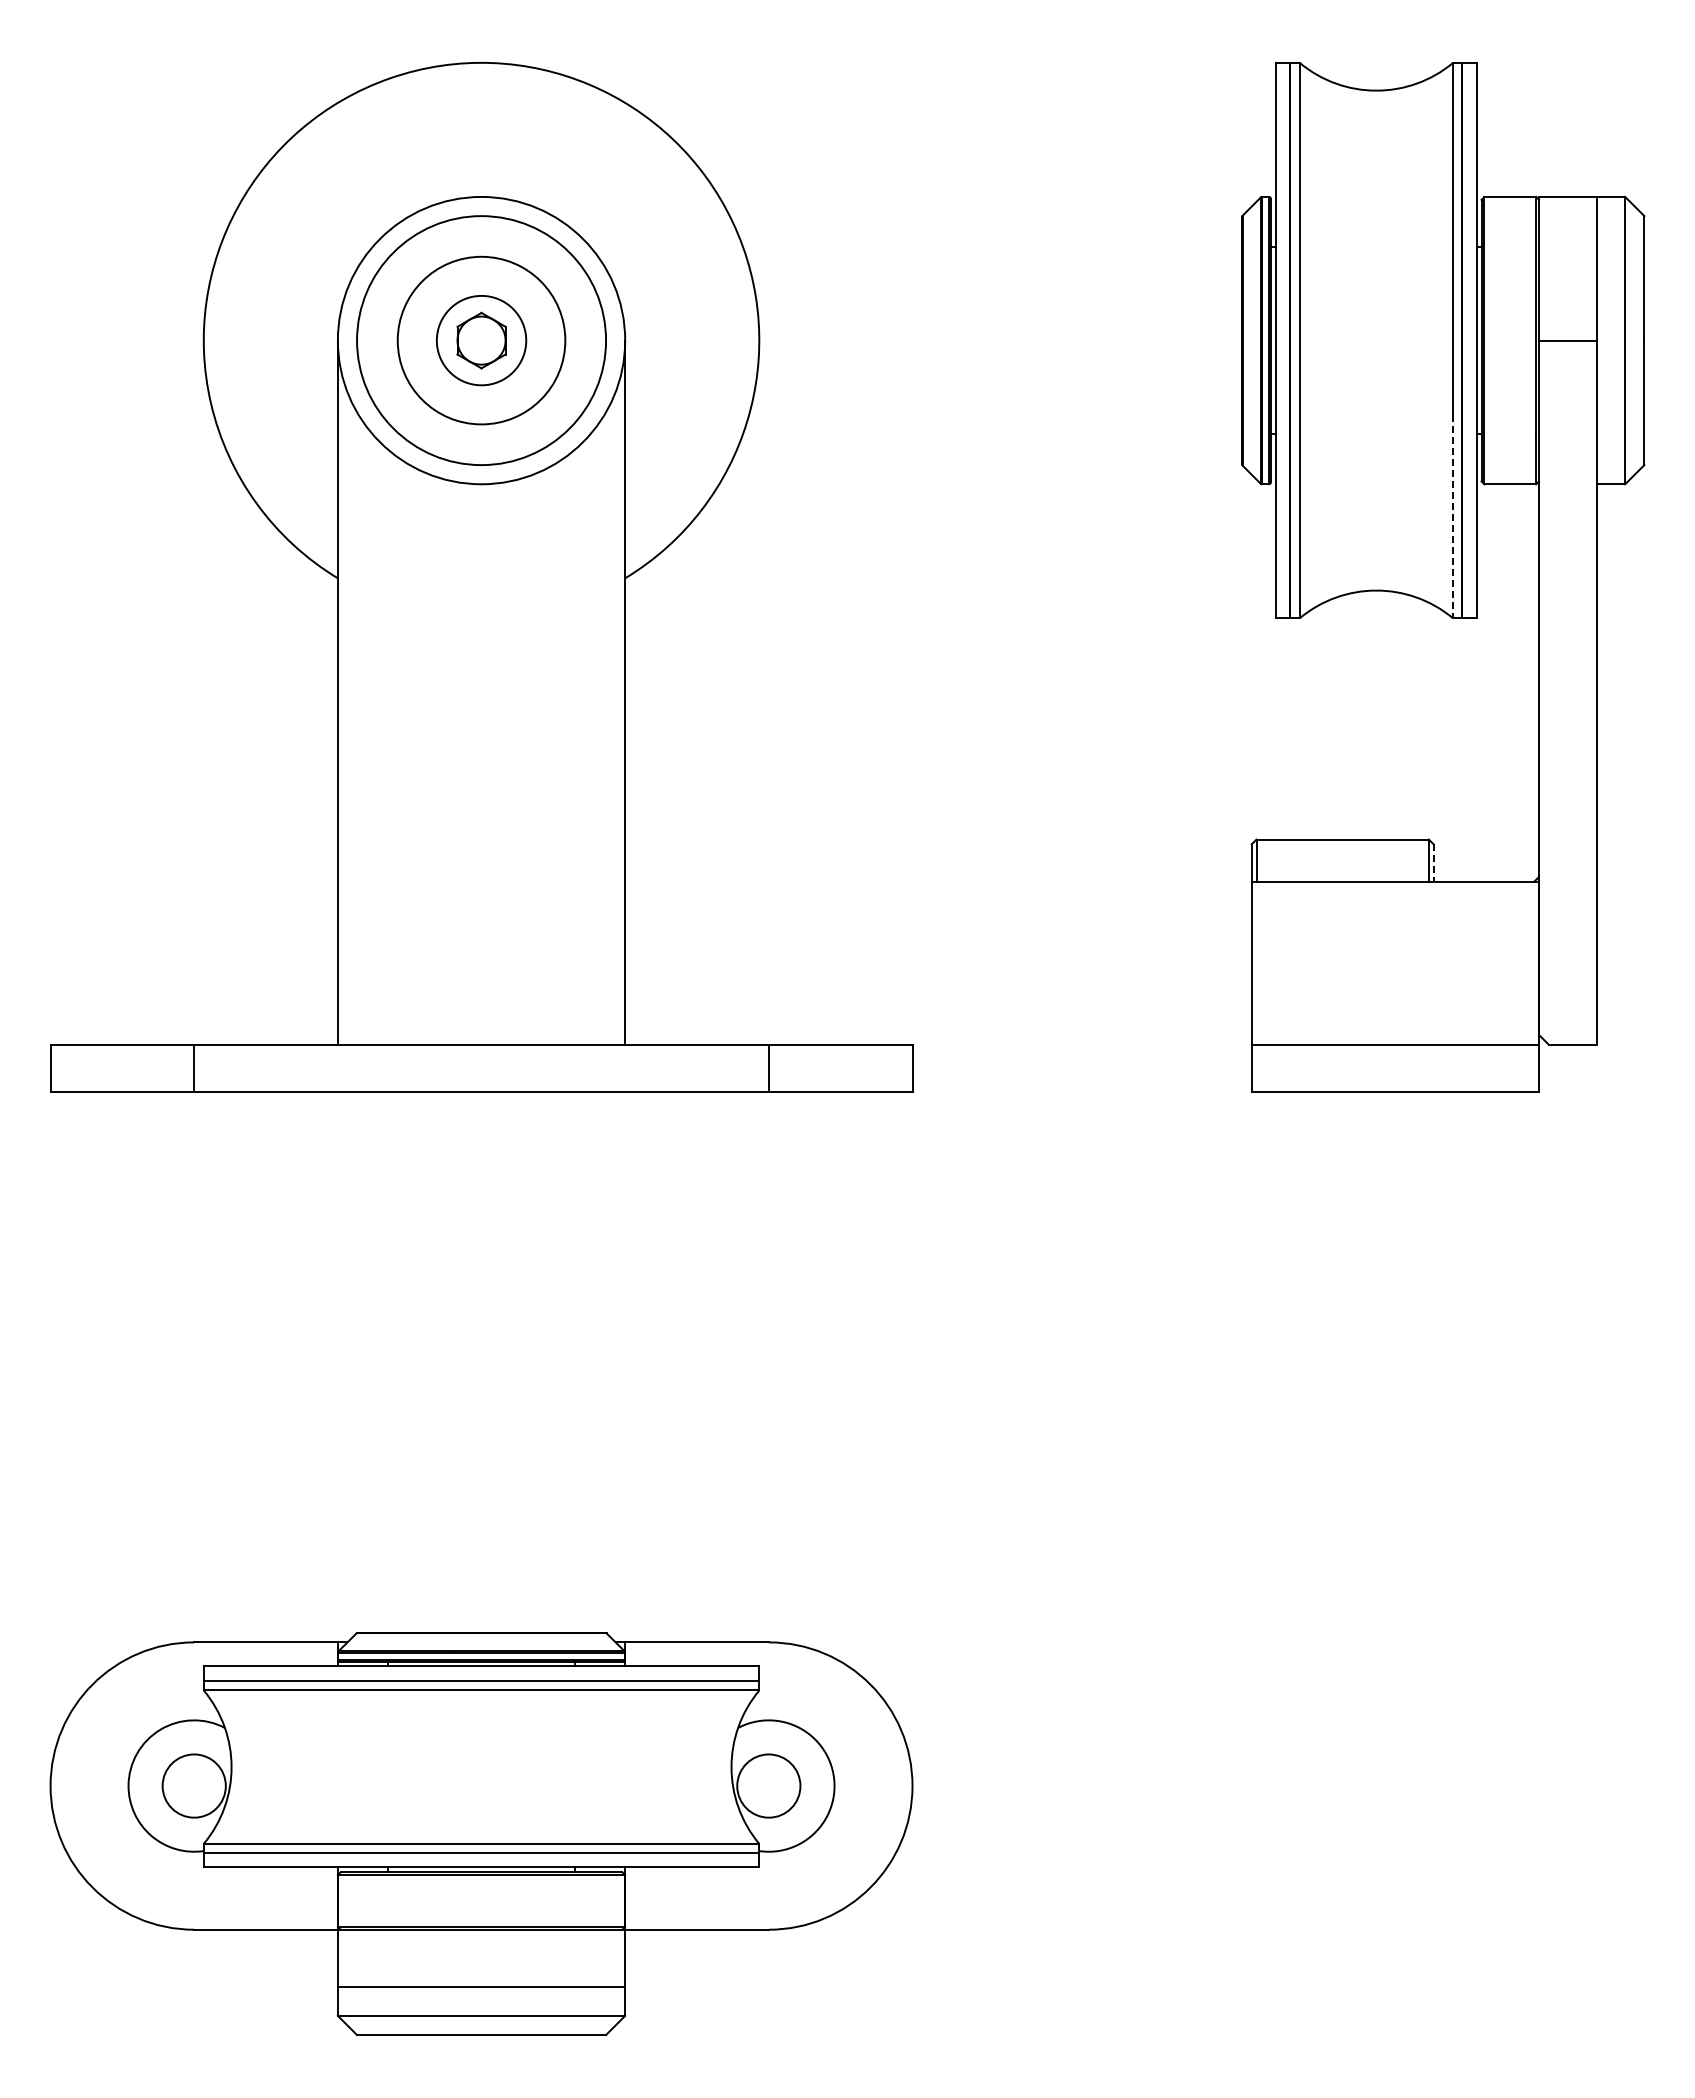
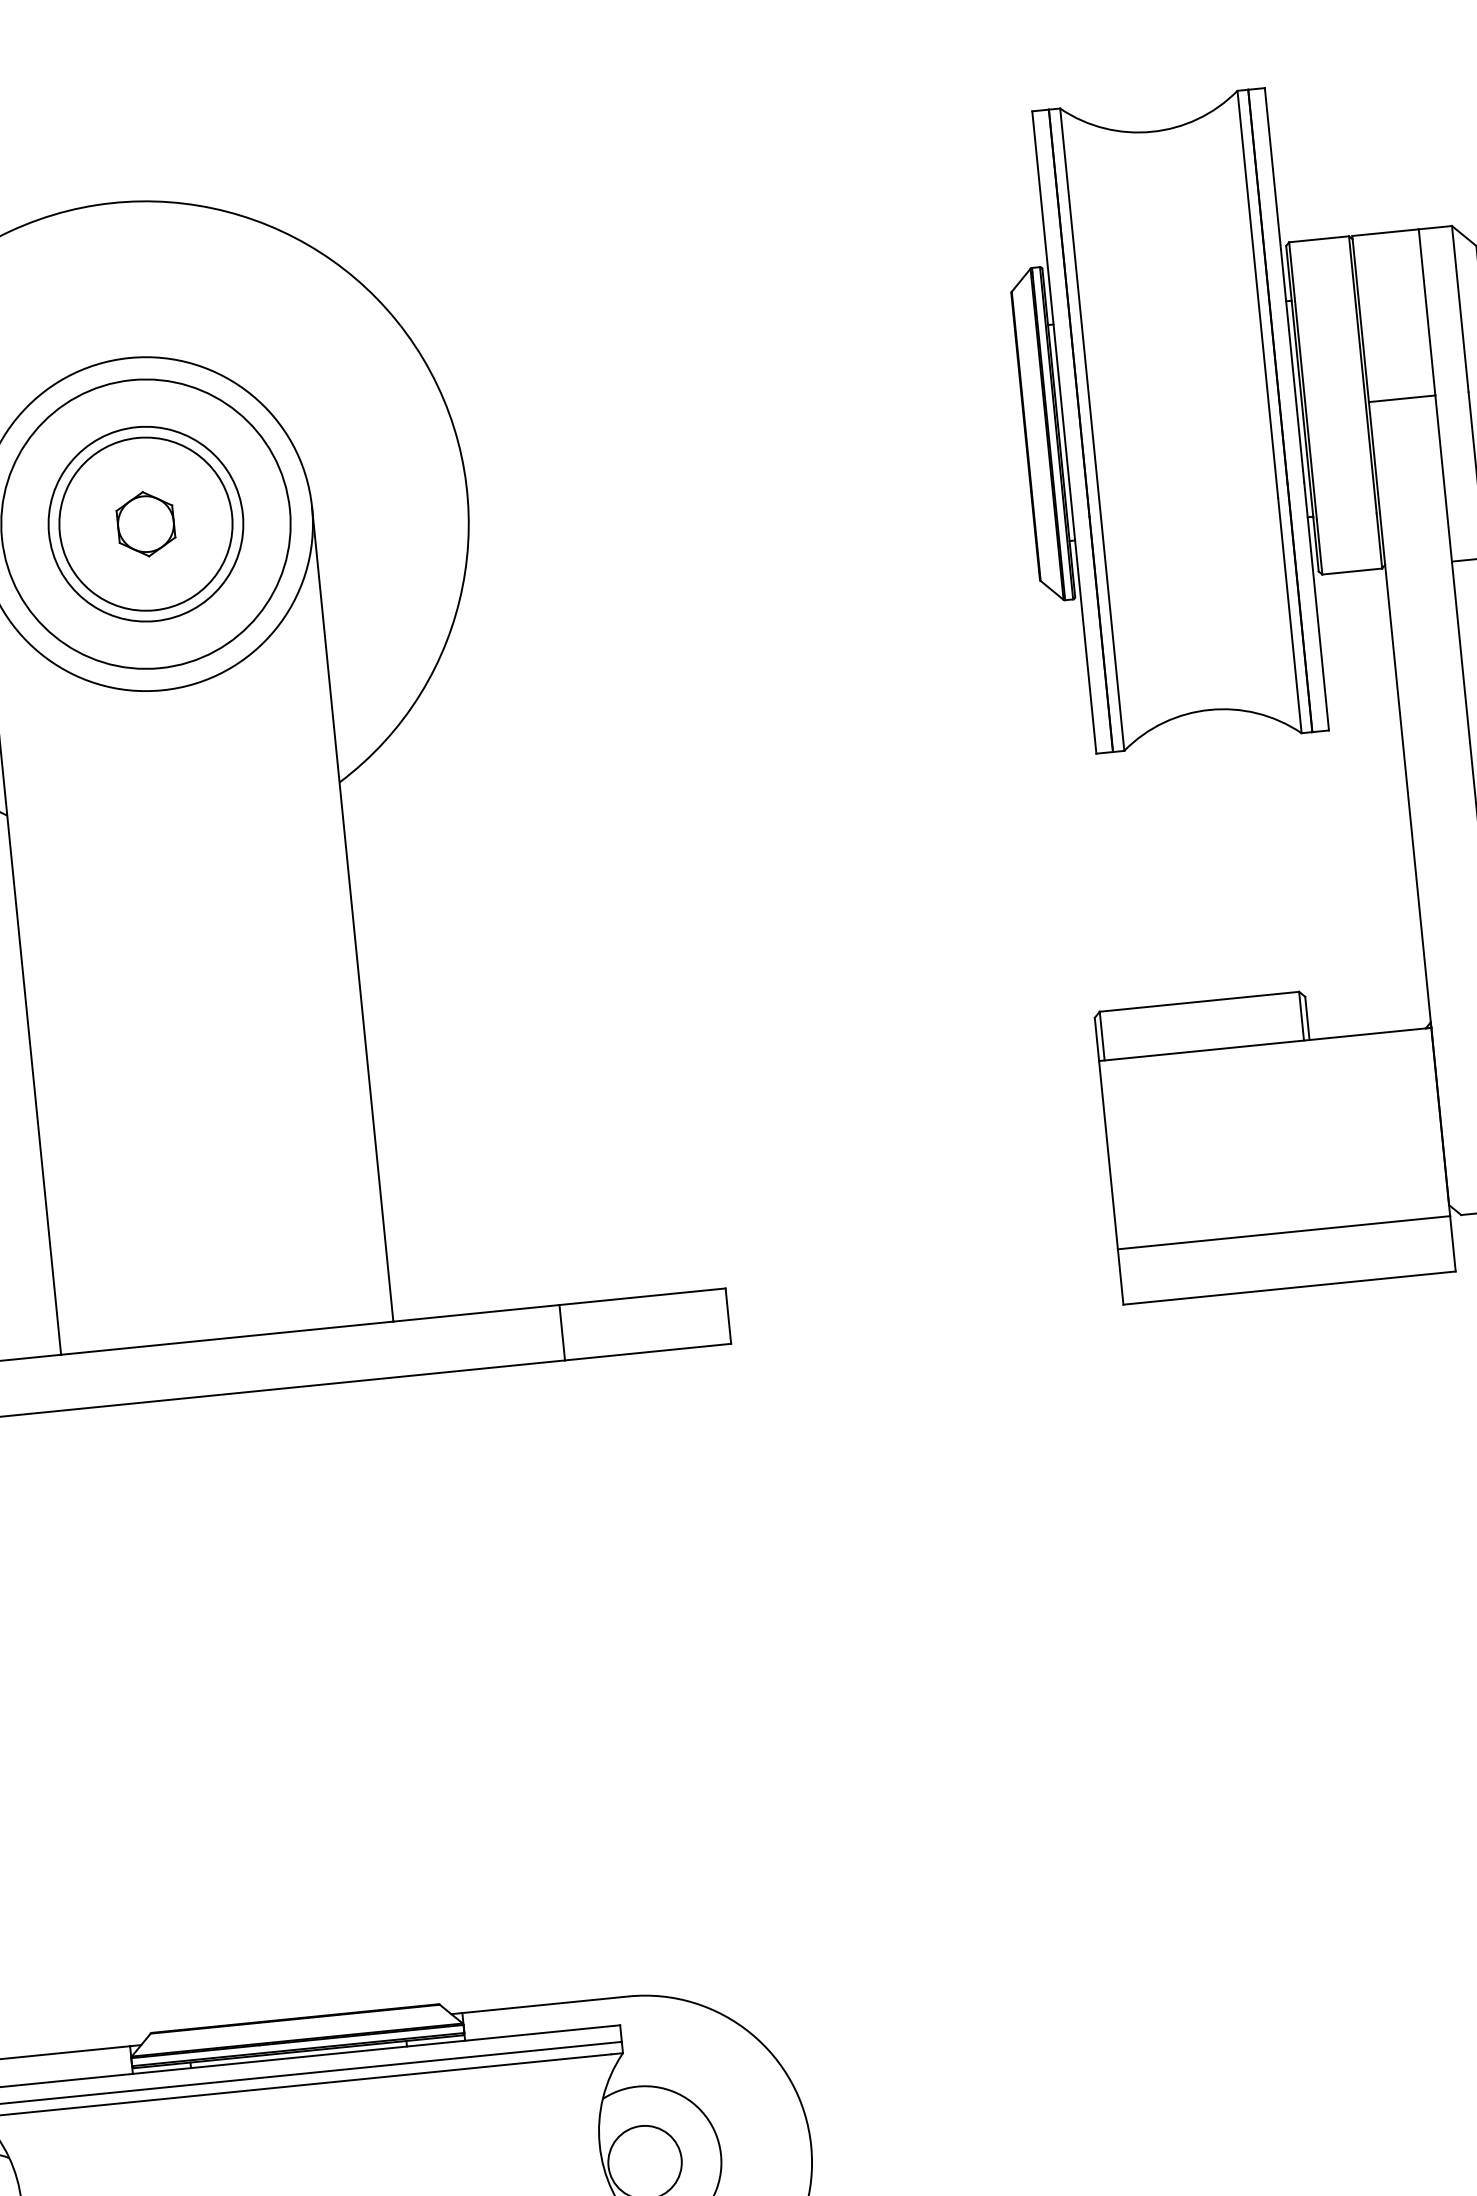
circle: (481, 340) -> (145, 524), size x1.67
line: (1453, 516) -> (1290, 615), dashed -> solid
line: (1433, 863) -> (1307, 1018), dashed -> solid

